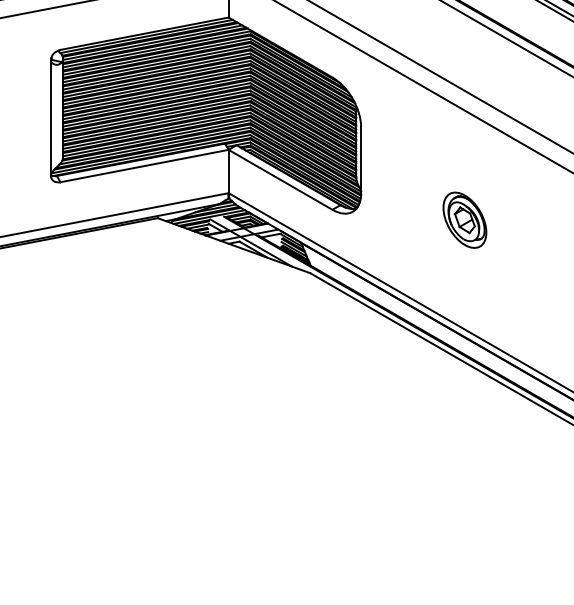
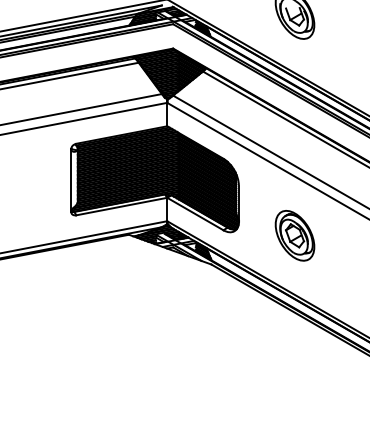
part: (463, 219) -> (294, 235), size x1.67

